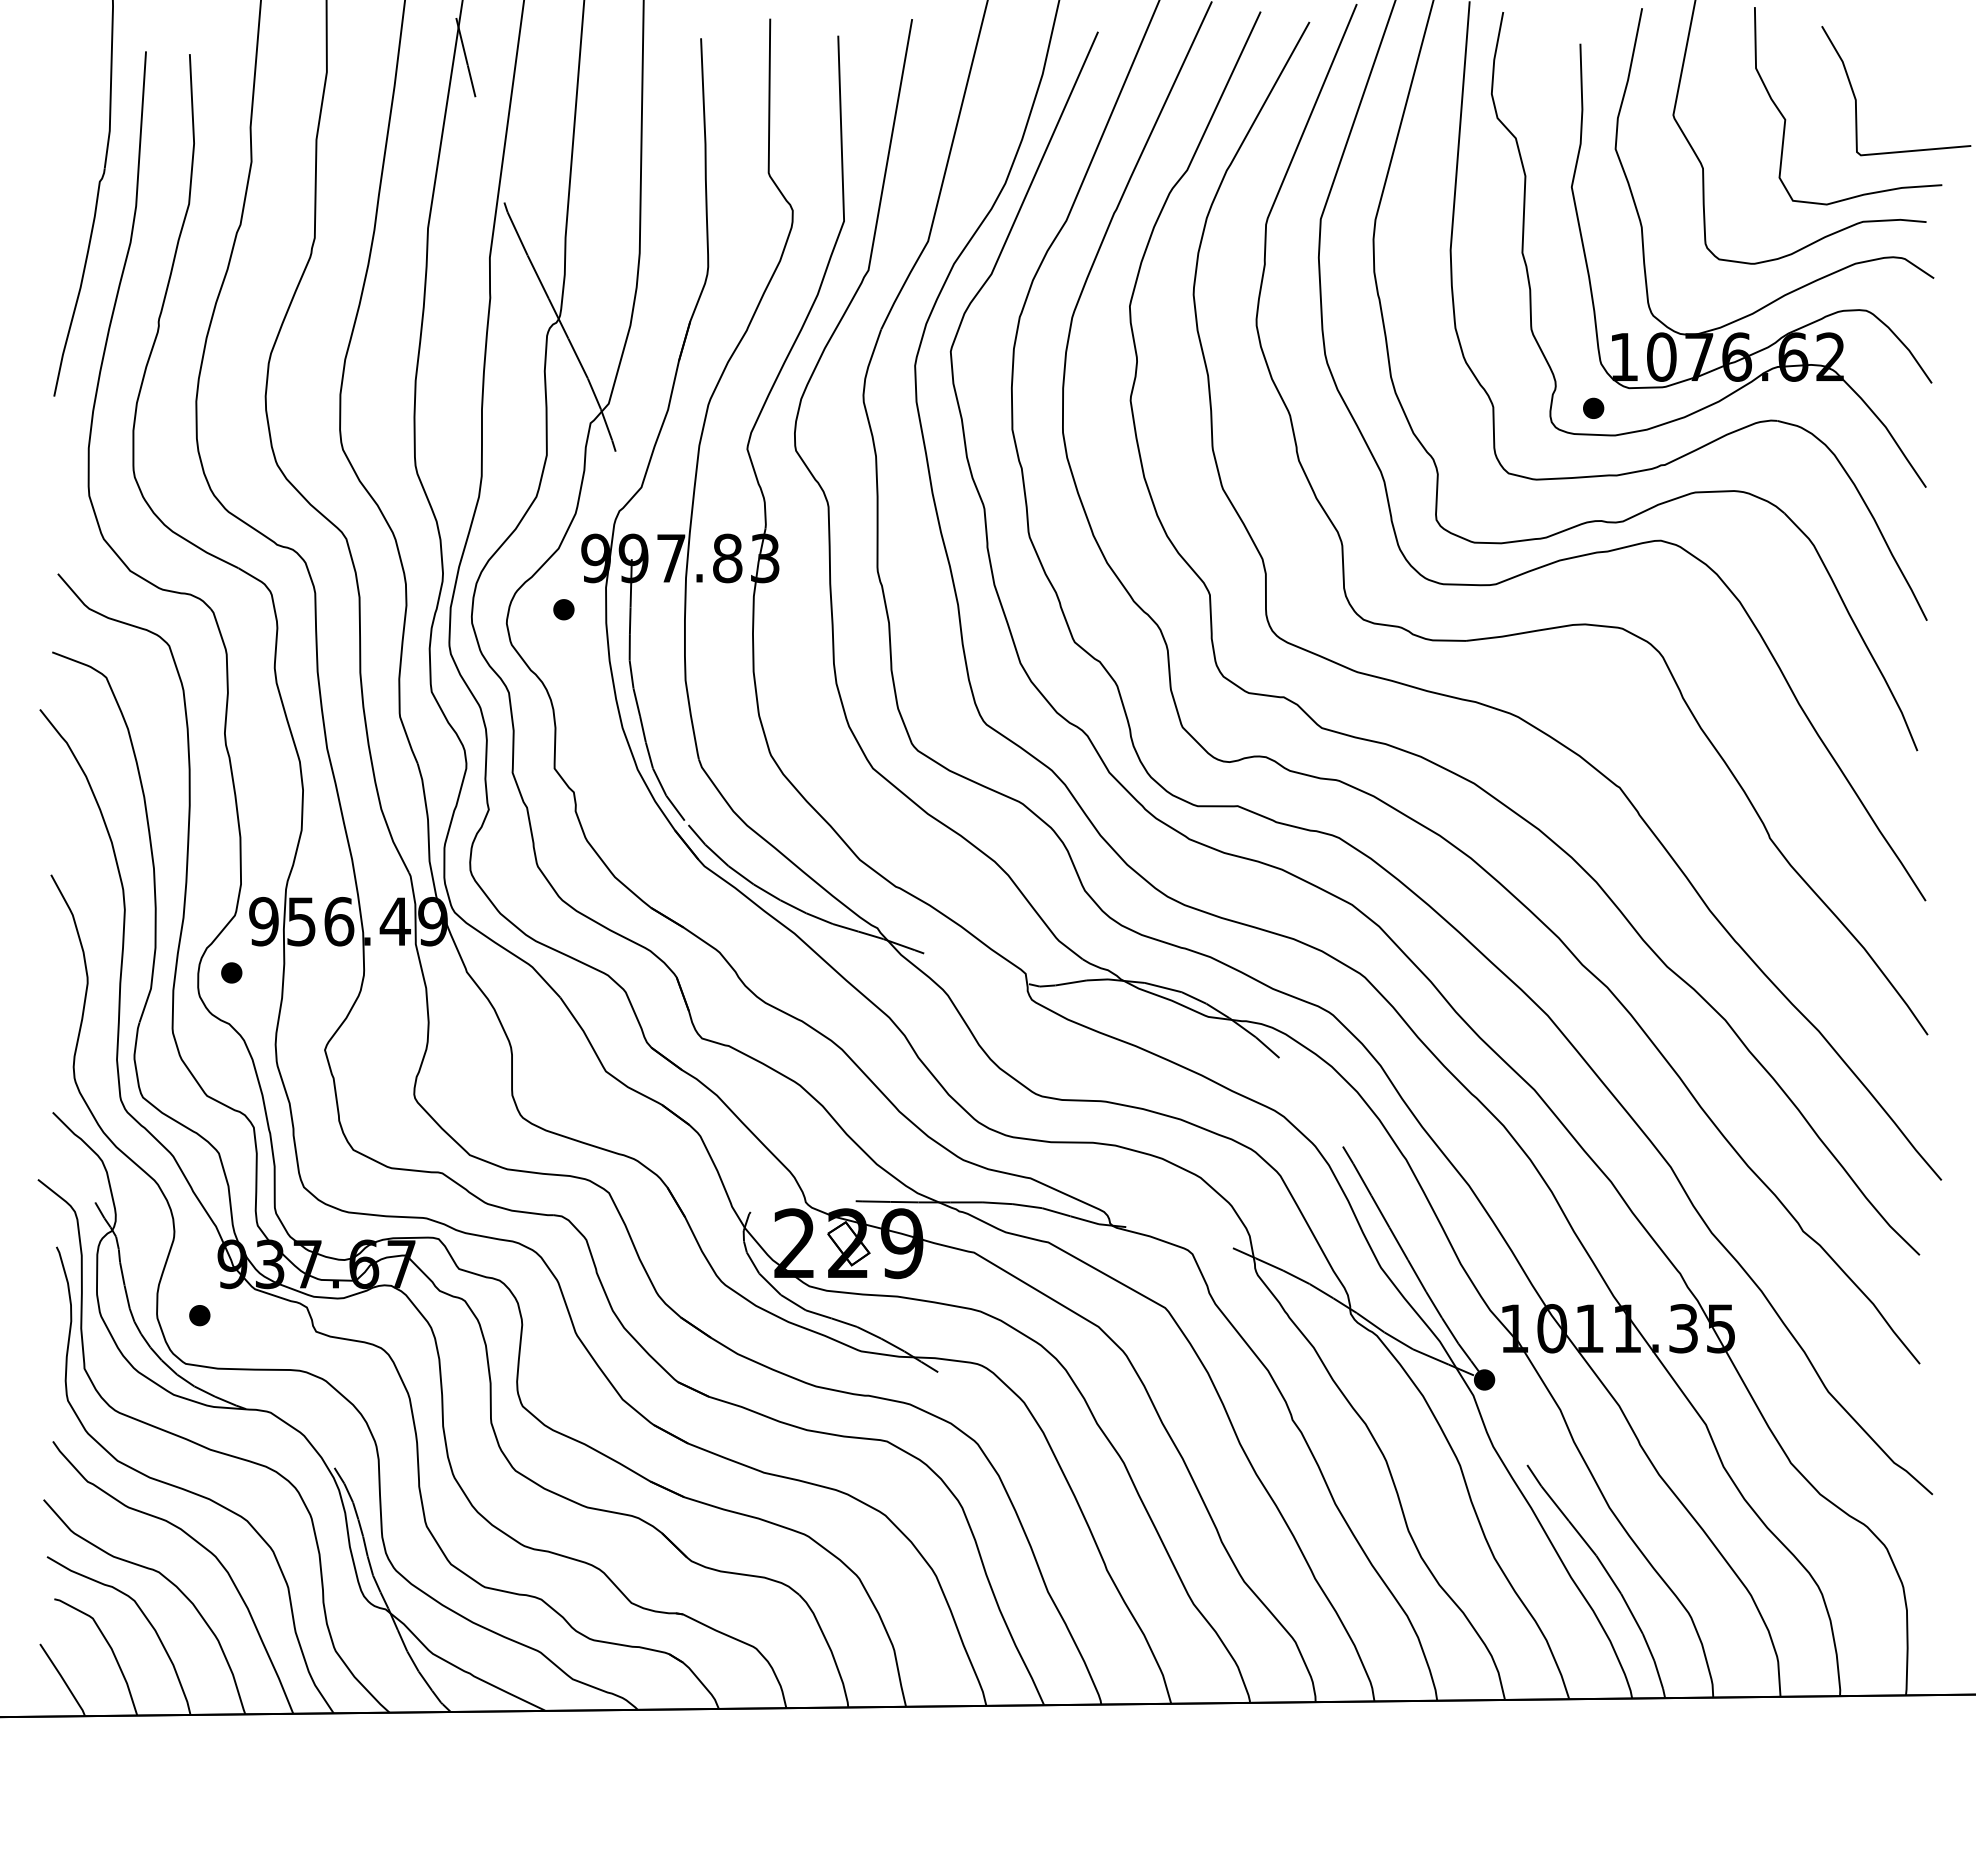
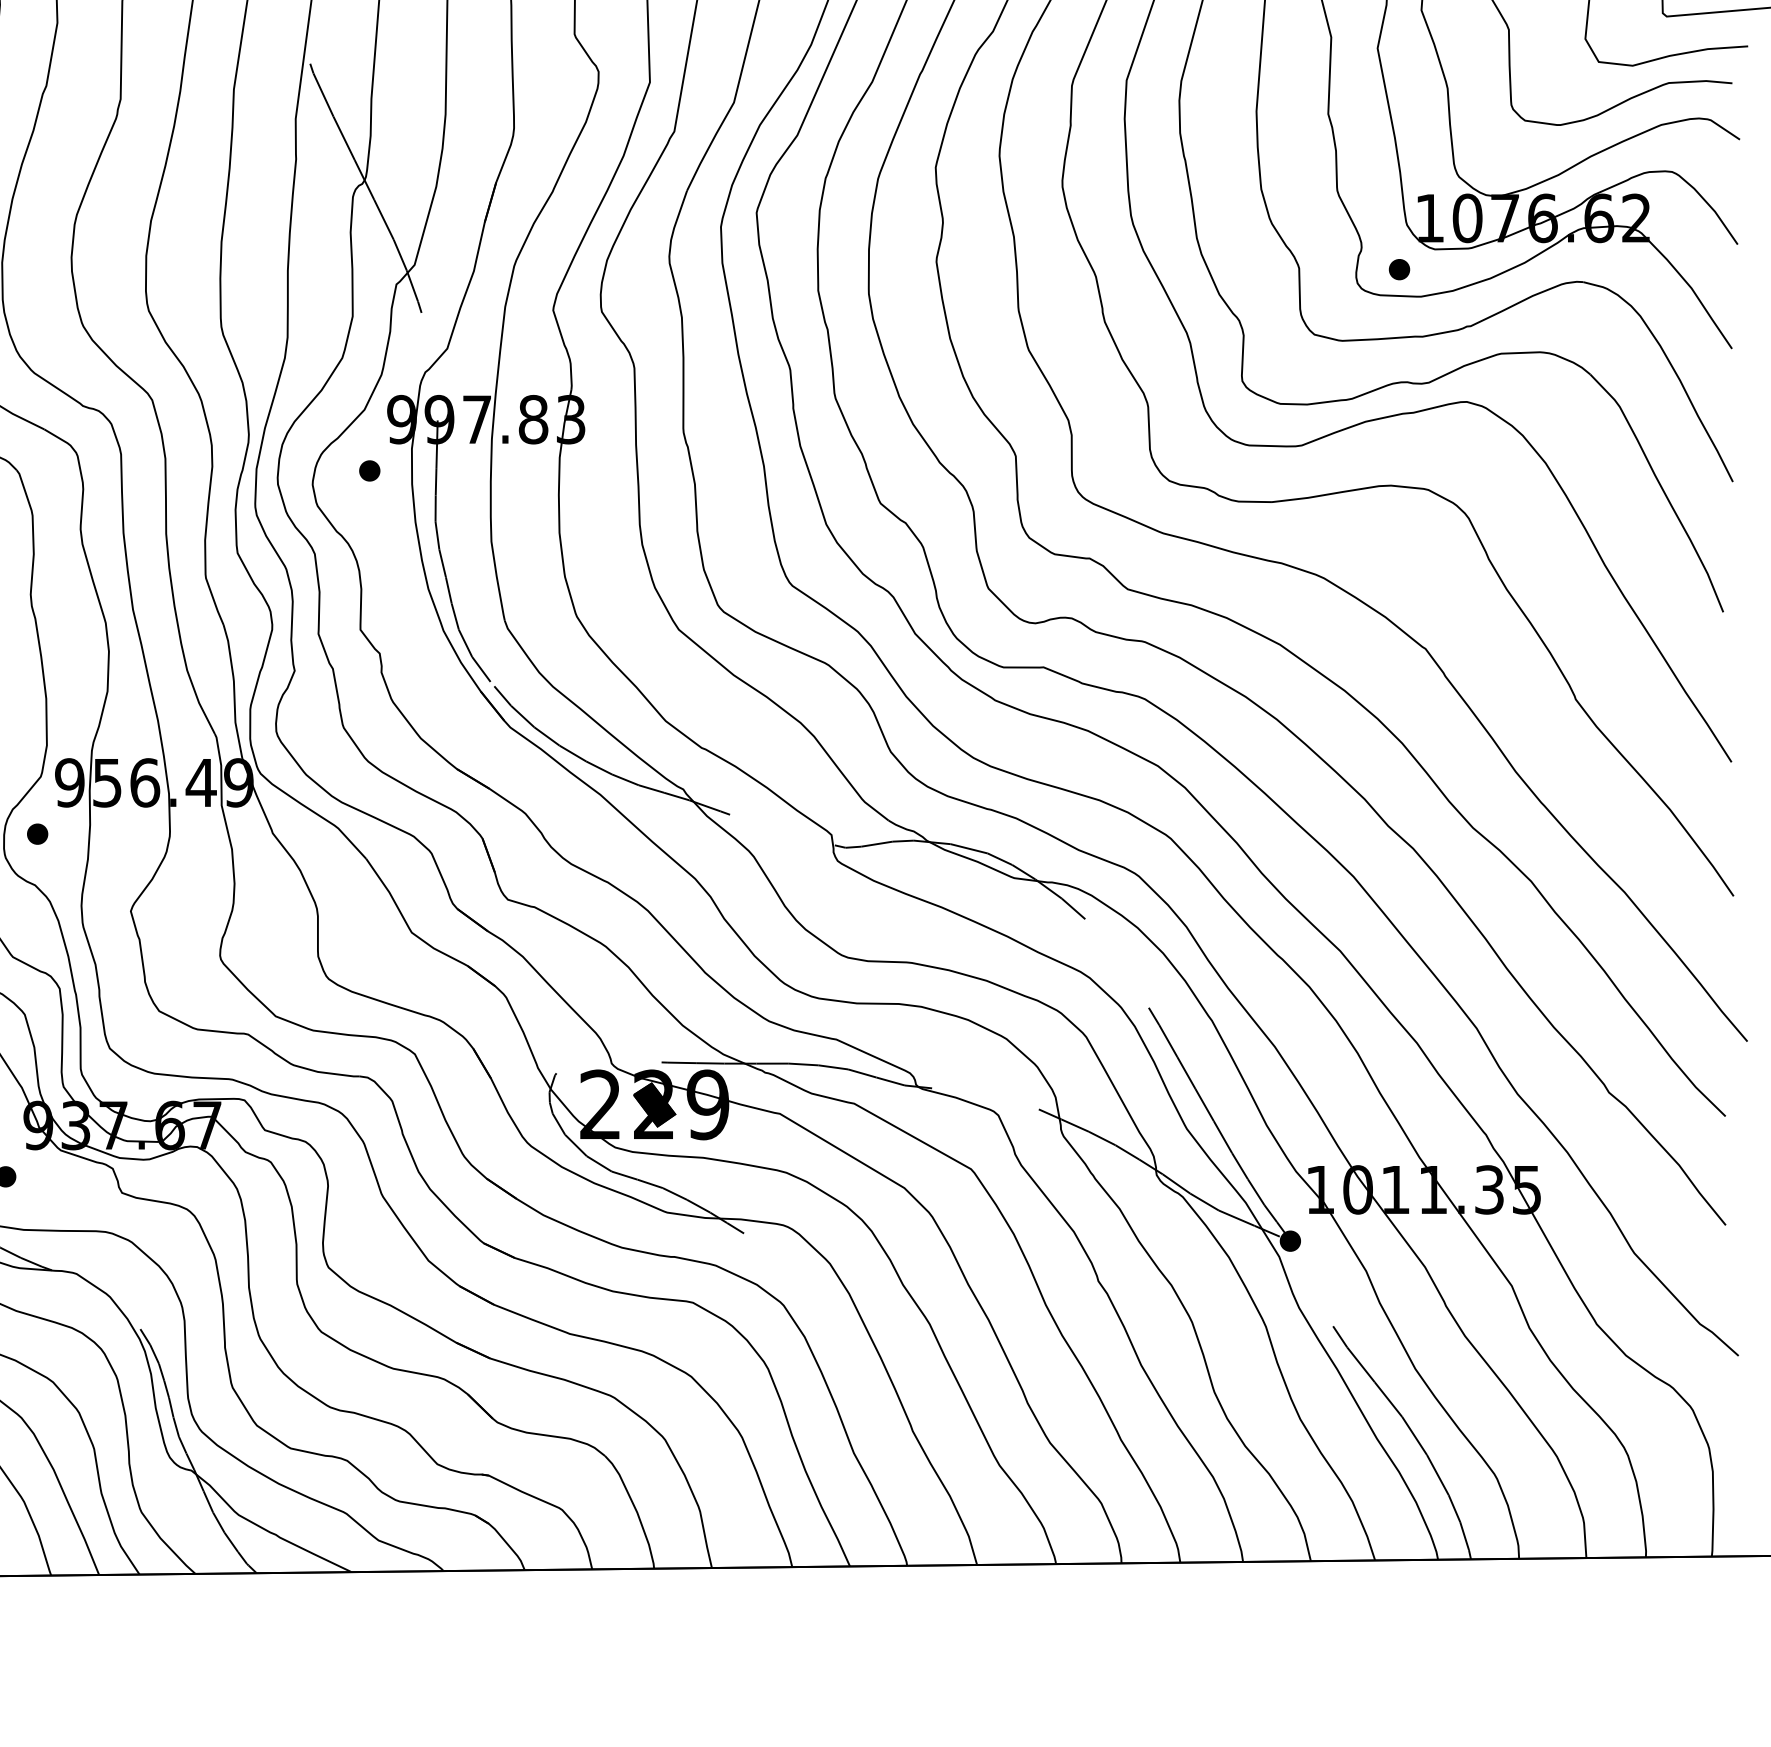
fill: (848, 1243) -> (654, 1104), added

